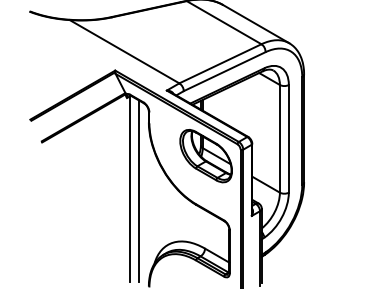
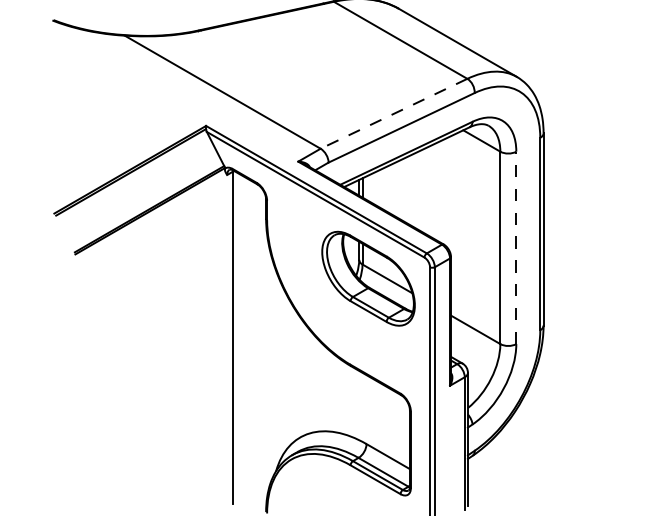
line: (219, 64) -> (392, 115), solid -> dashed
line: (288, 138) -> (515, 247), solid -> dashed
line: (139, 191) -> (249, 341), removed

